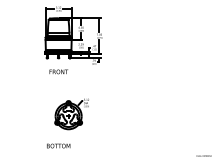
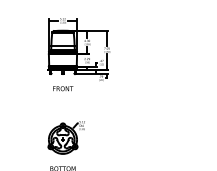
part: (71, 114) -> (66, 137), moved

